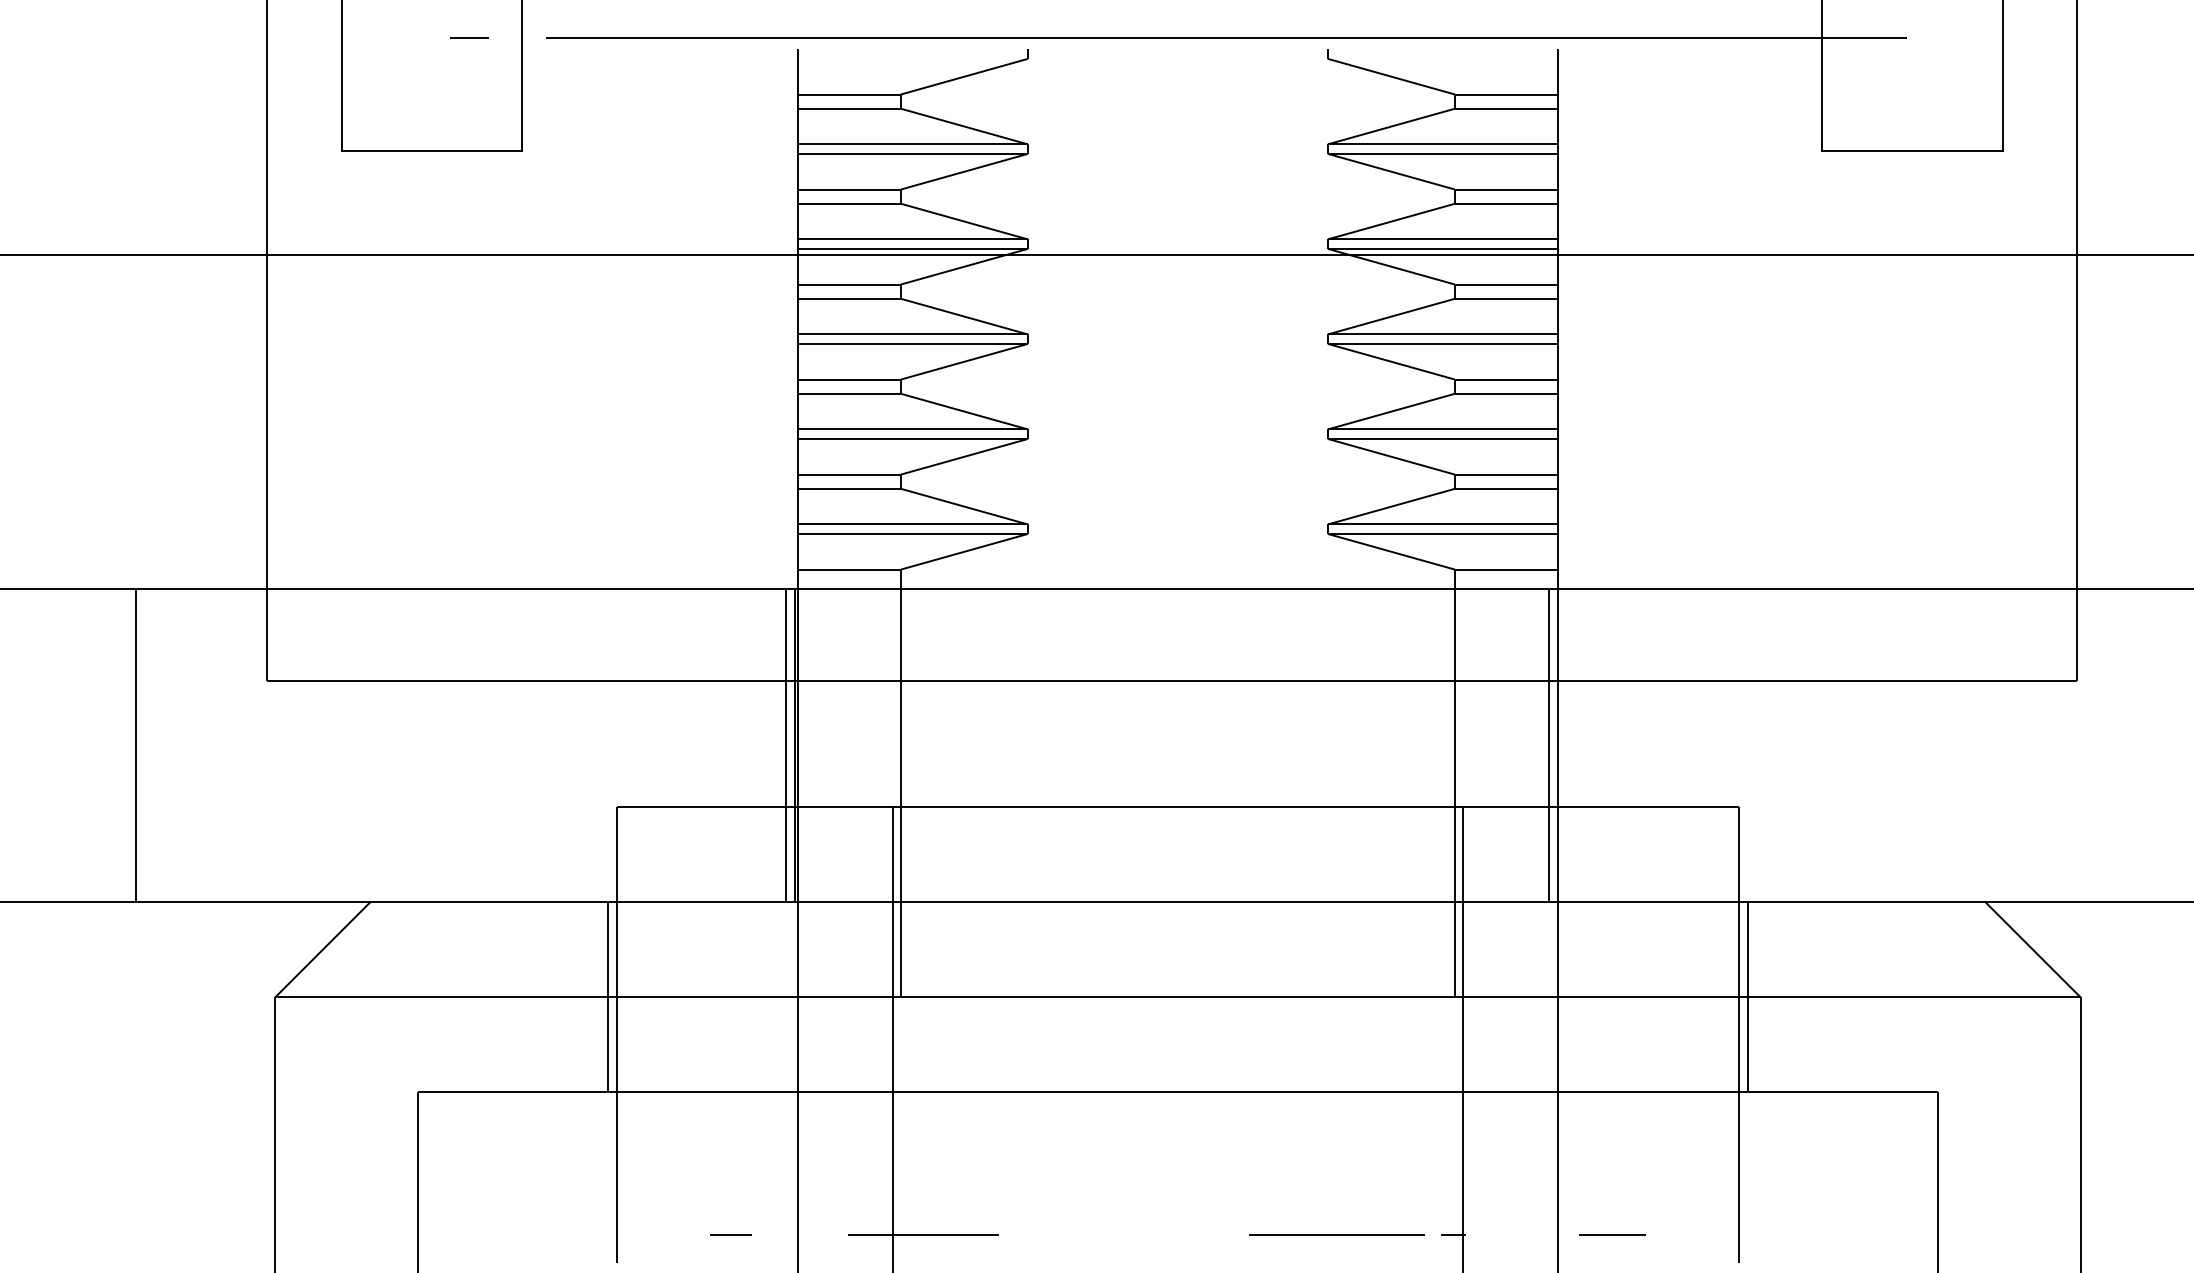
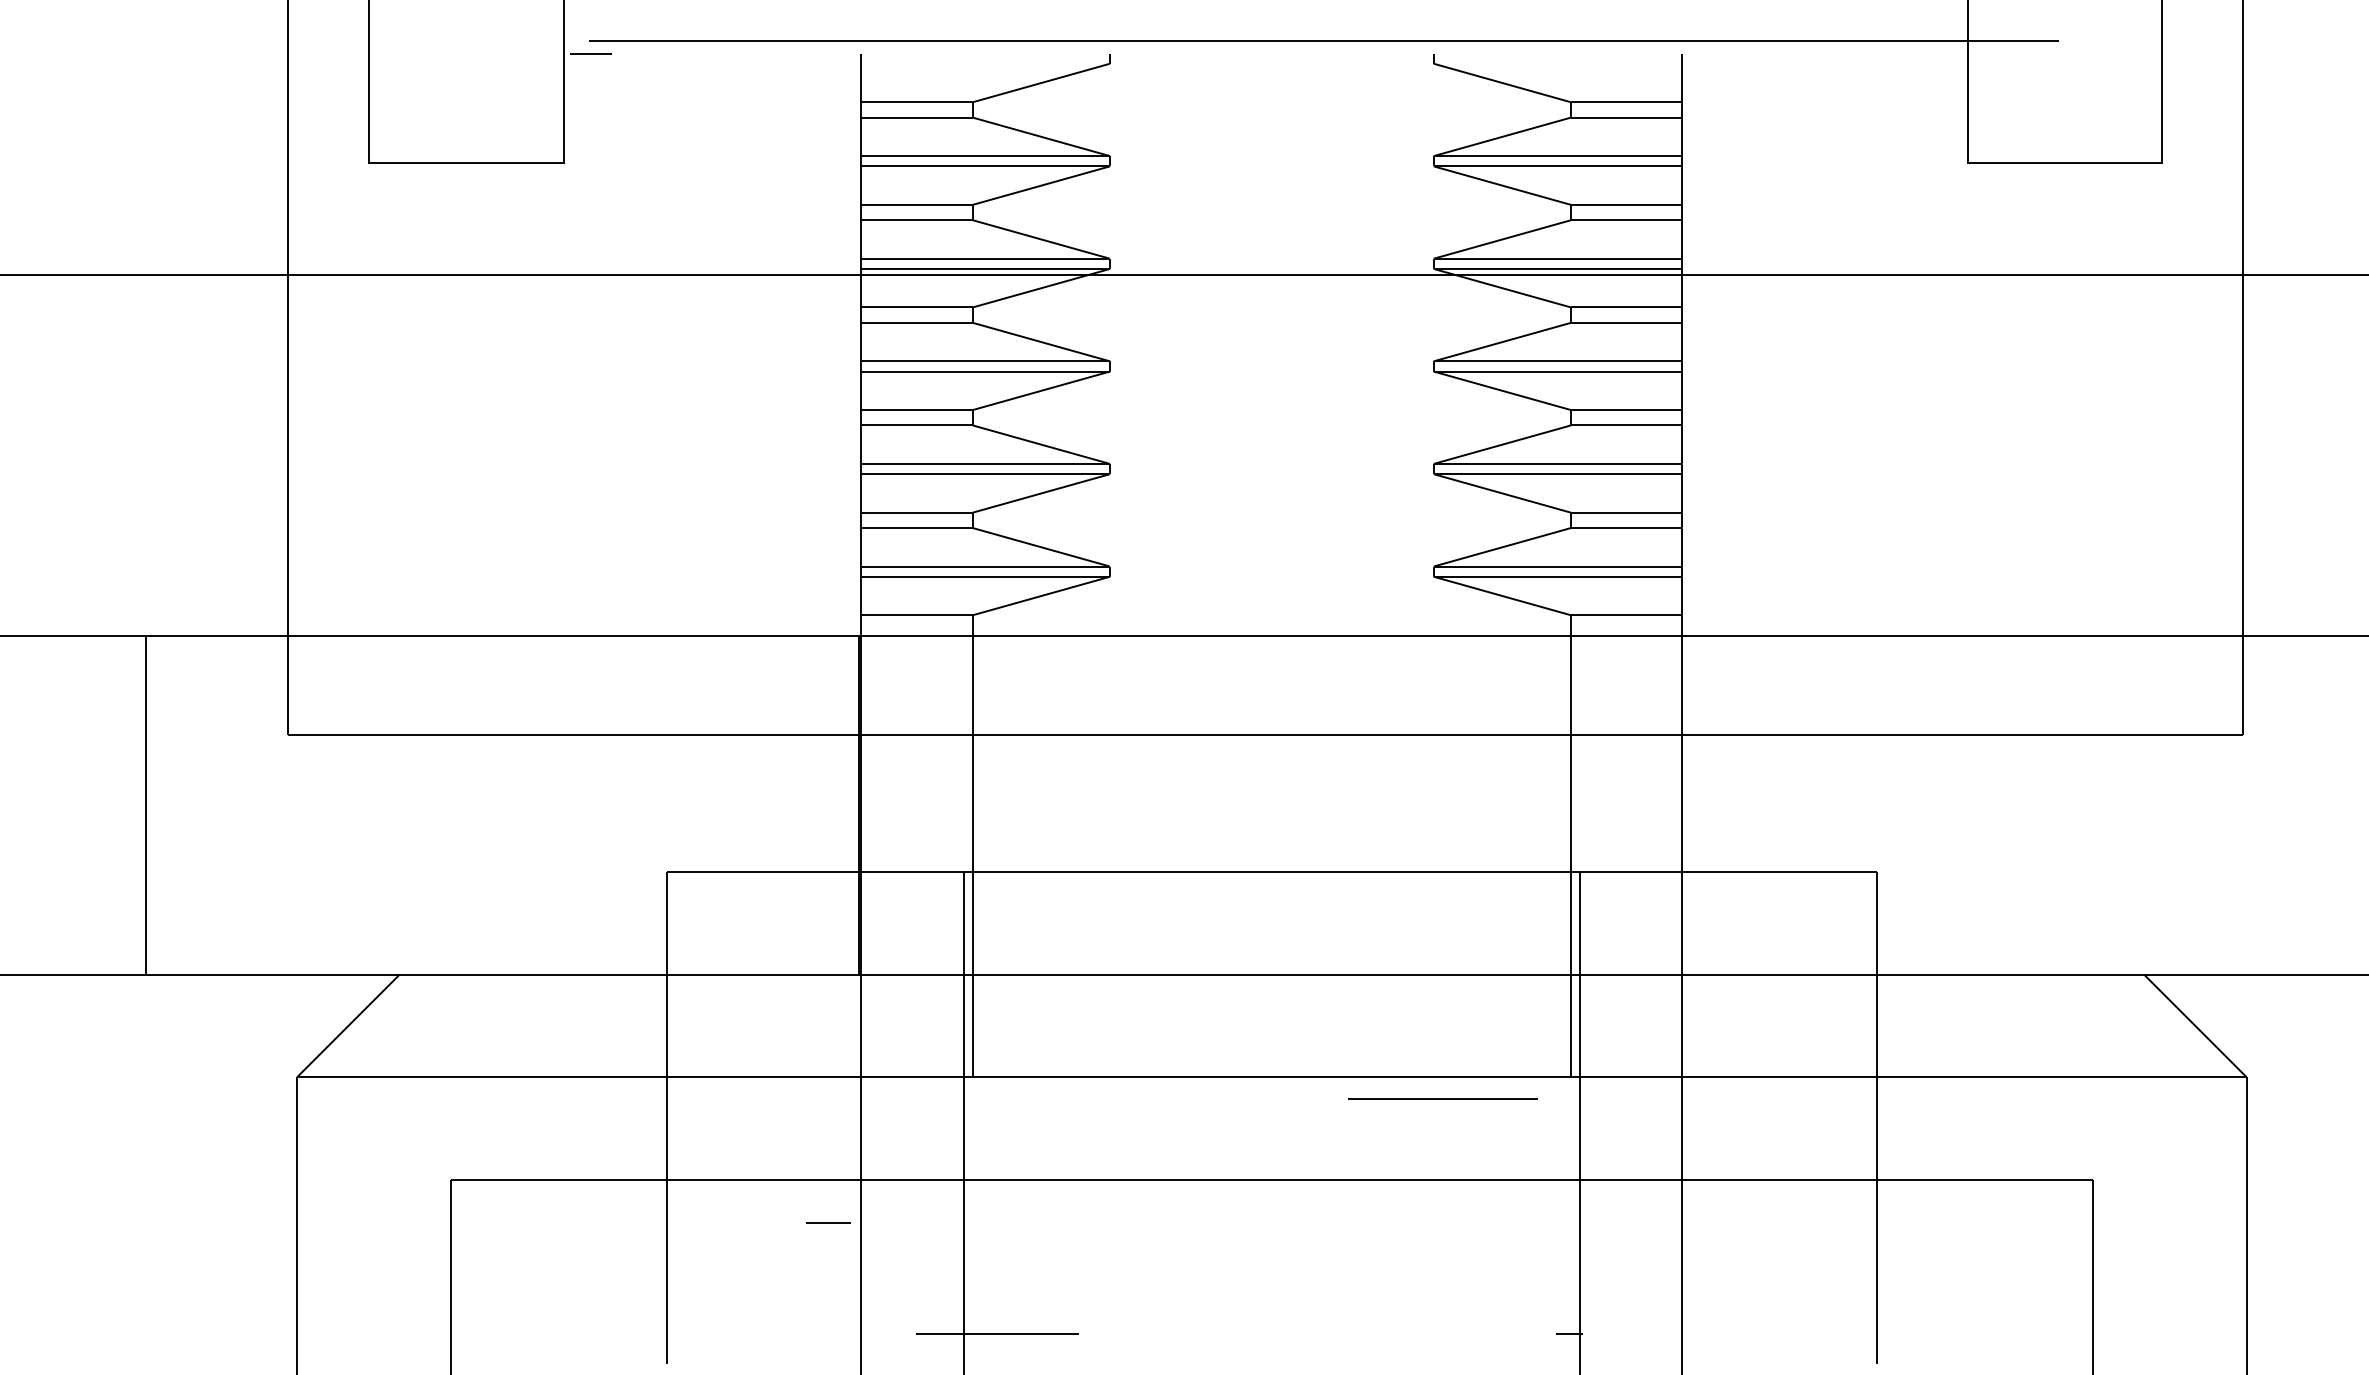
line: (469, 37) -> (590, 53), moved
line: (786, 745) -> (849, 805), removed
line: (1548, 745) -> (1672, 805), removed
line: (608, 996) -> (656, 1076), removed
line: (1748, 996) -> (1887, 1076), removed
line: (731, 1234) -> (828, 1222), moved
line: (1335, 1234) -> (1442, 1098), moved
line: (1611, 1234) -> (1740, 1333), removed

